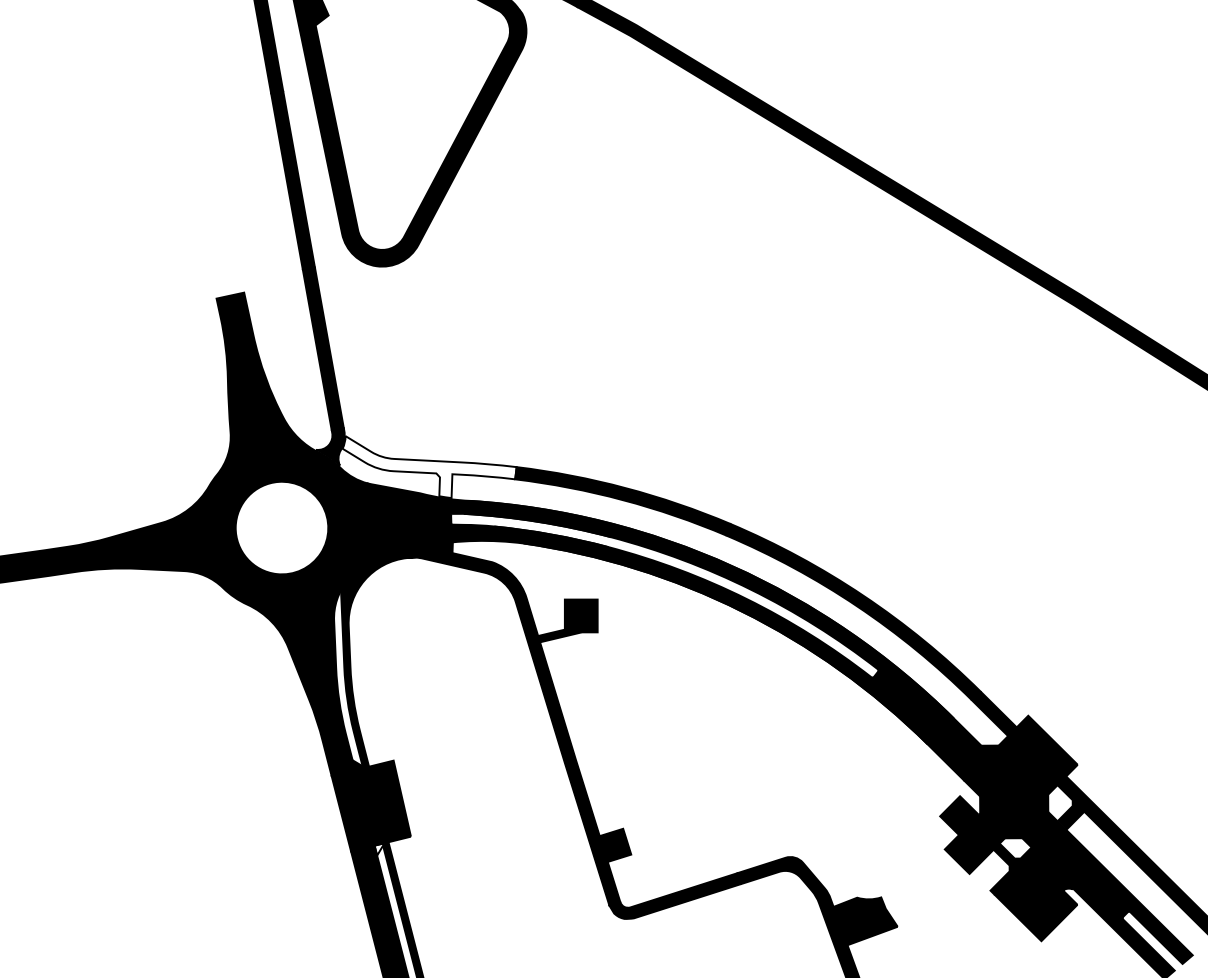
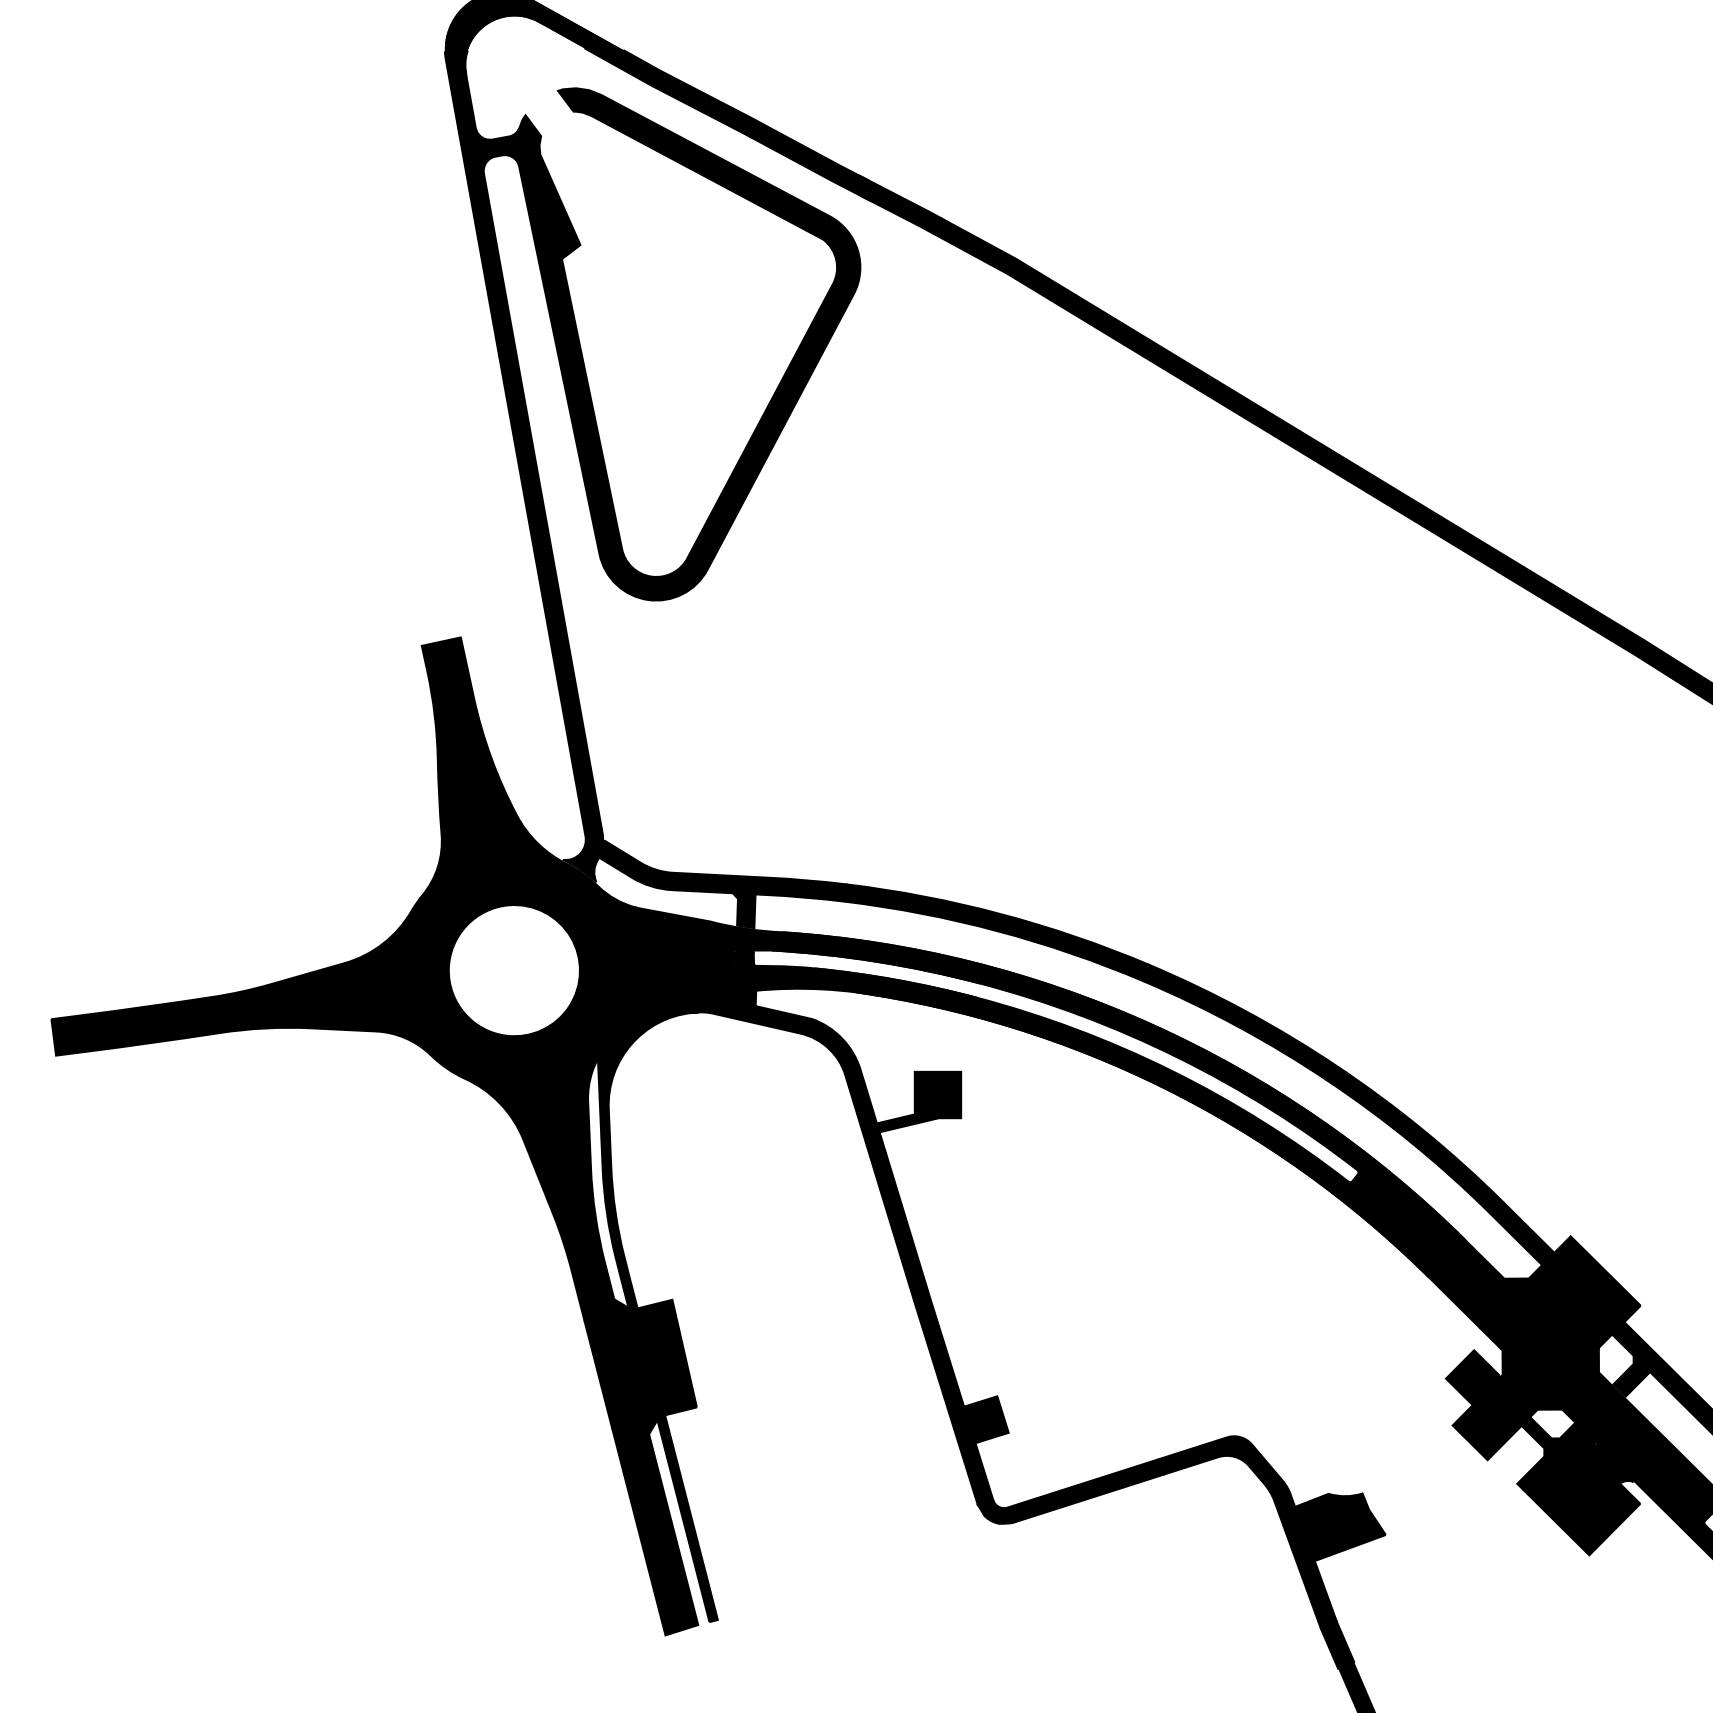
fill: (429, 467) -> (723, 884), added
fill: (379, 849) -> (652, 1425), added

